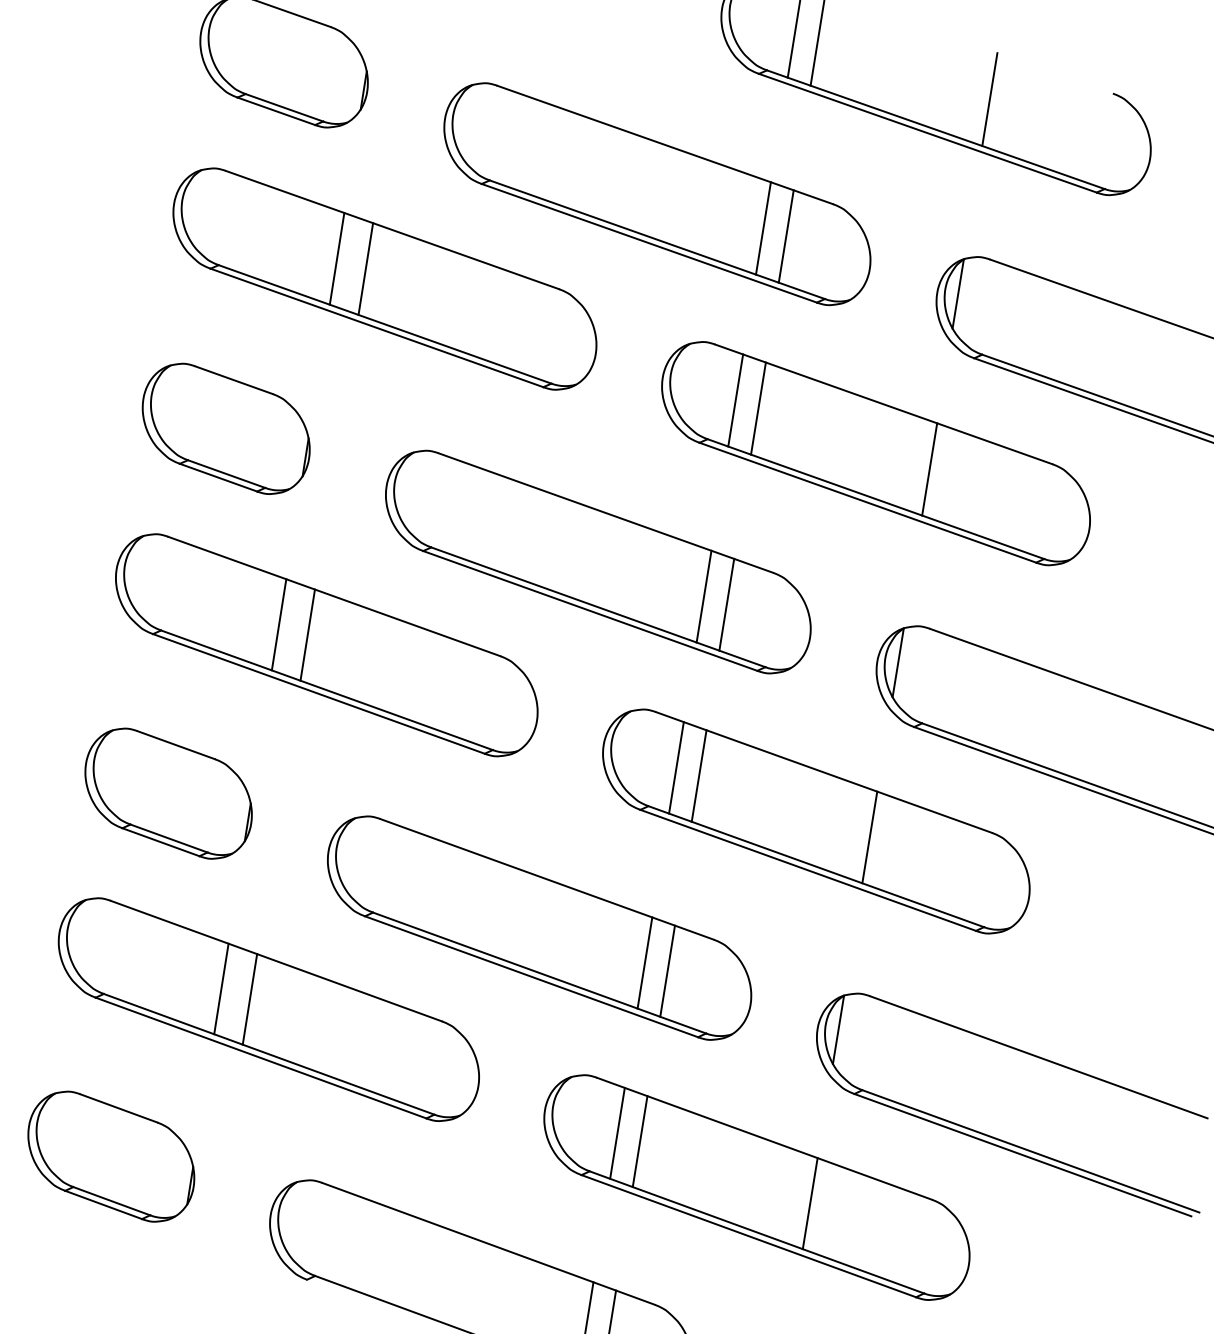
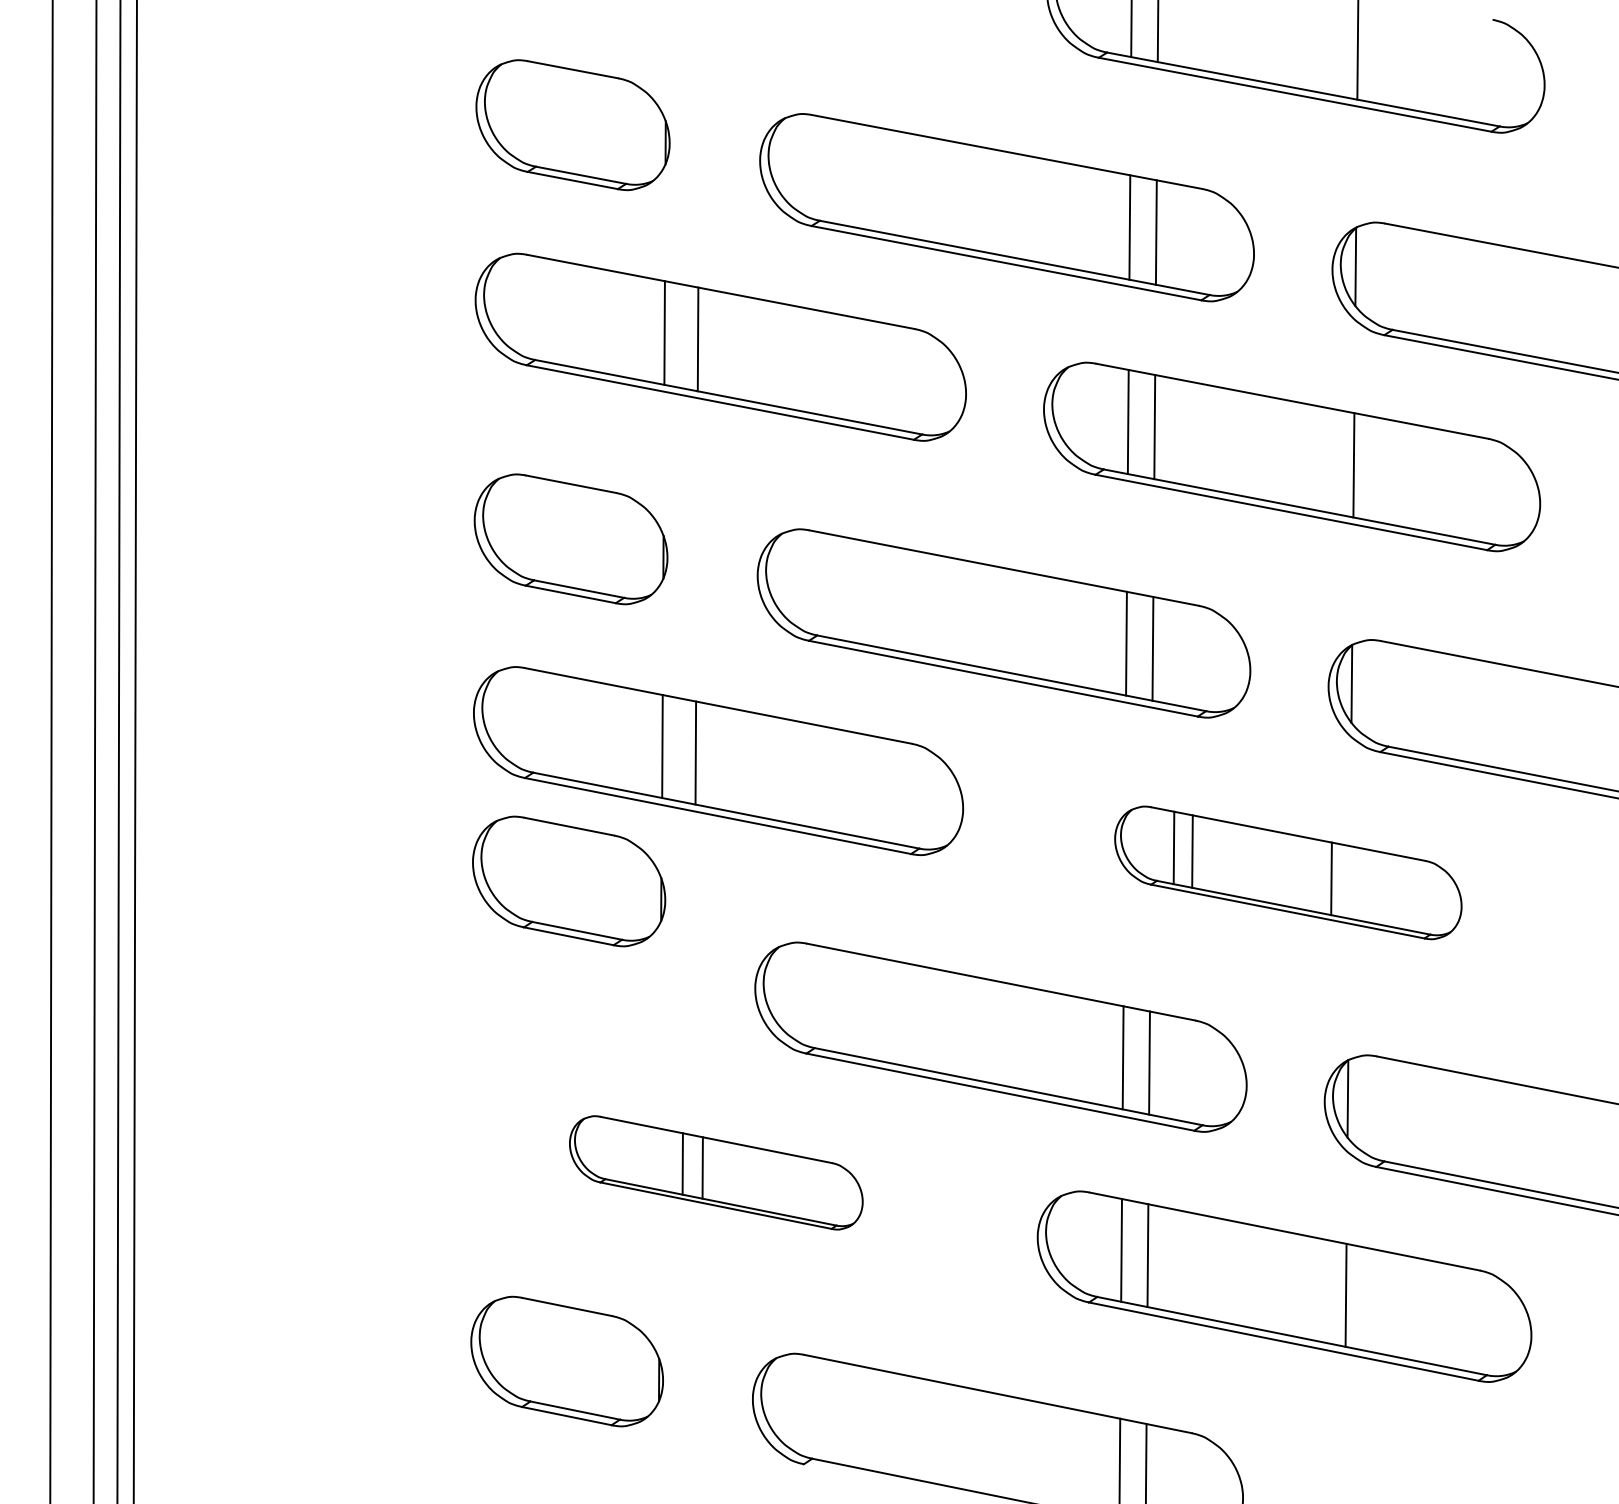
part: (168, 793) -> (569, 881), moved
part: (816, 821) -> (1288, 872), size x0.7
part: (269, 1009) -> (716, 1172), size x0.6

